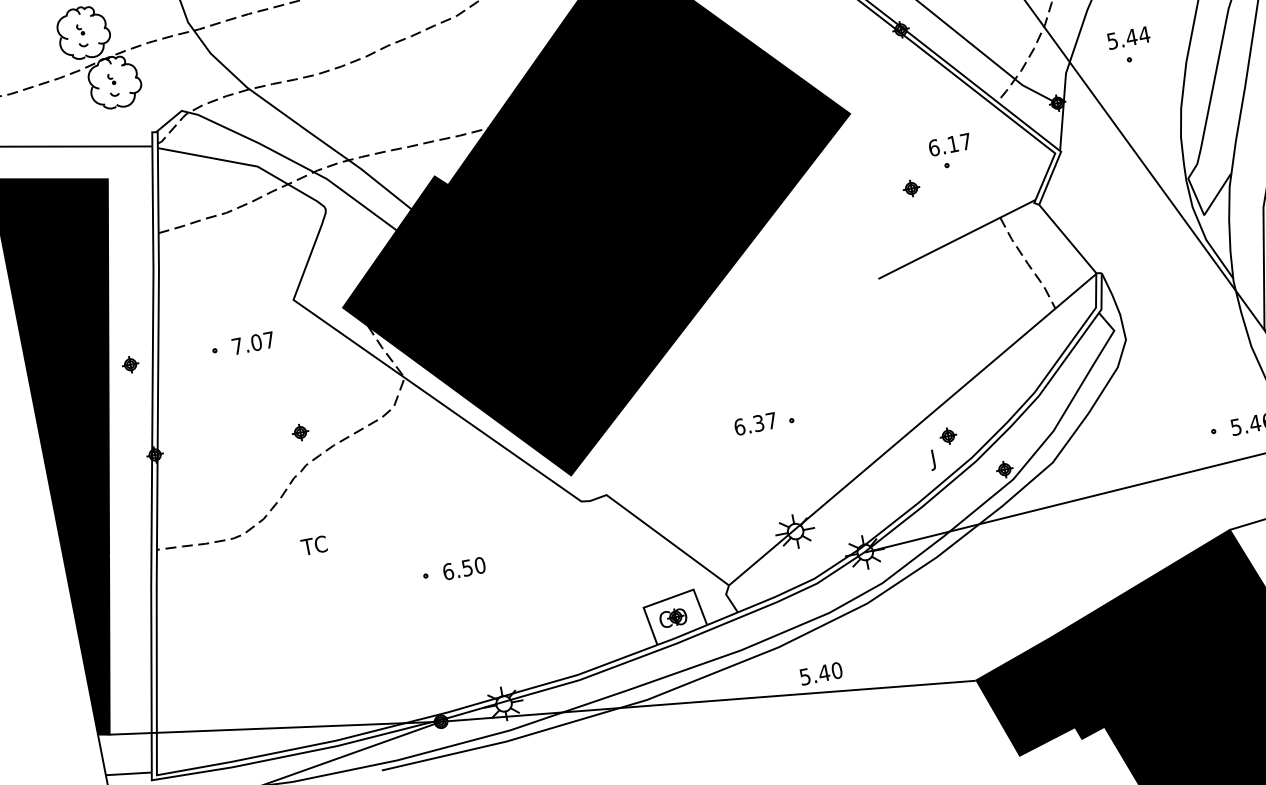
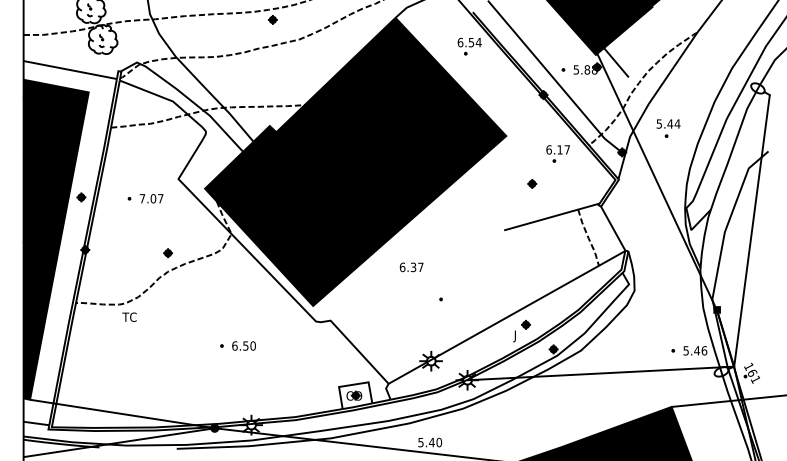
part: (949, 151) -> (557, 153), moved
text: (755, 424) -> (411, 267), moved
text: (313, 544) -> (129, 316), moved

